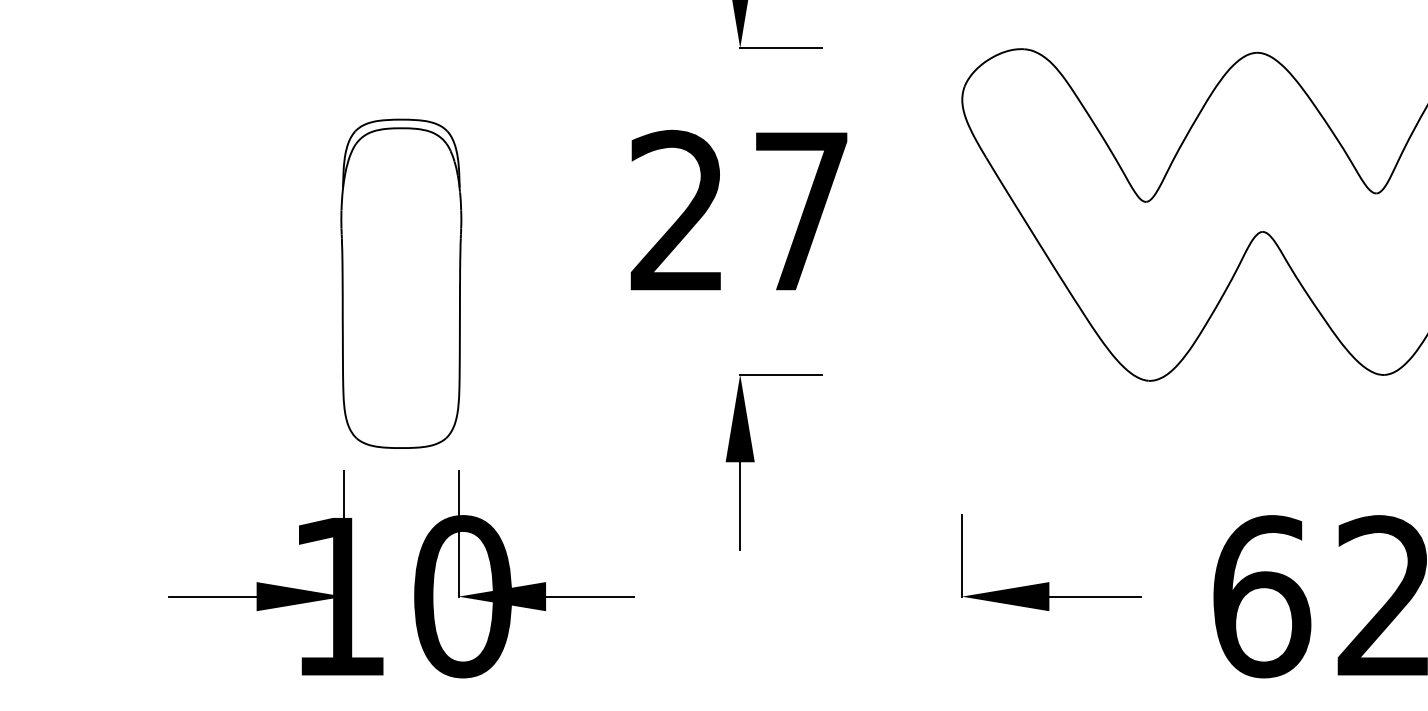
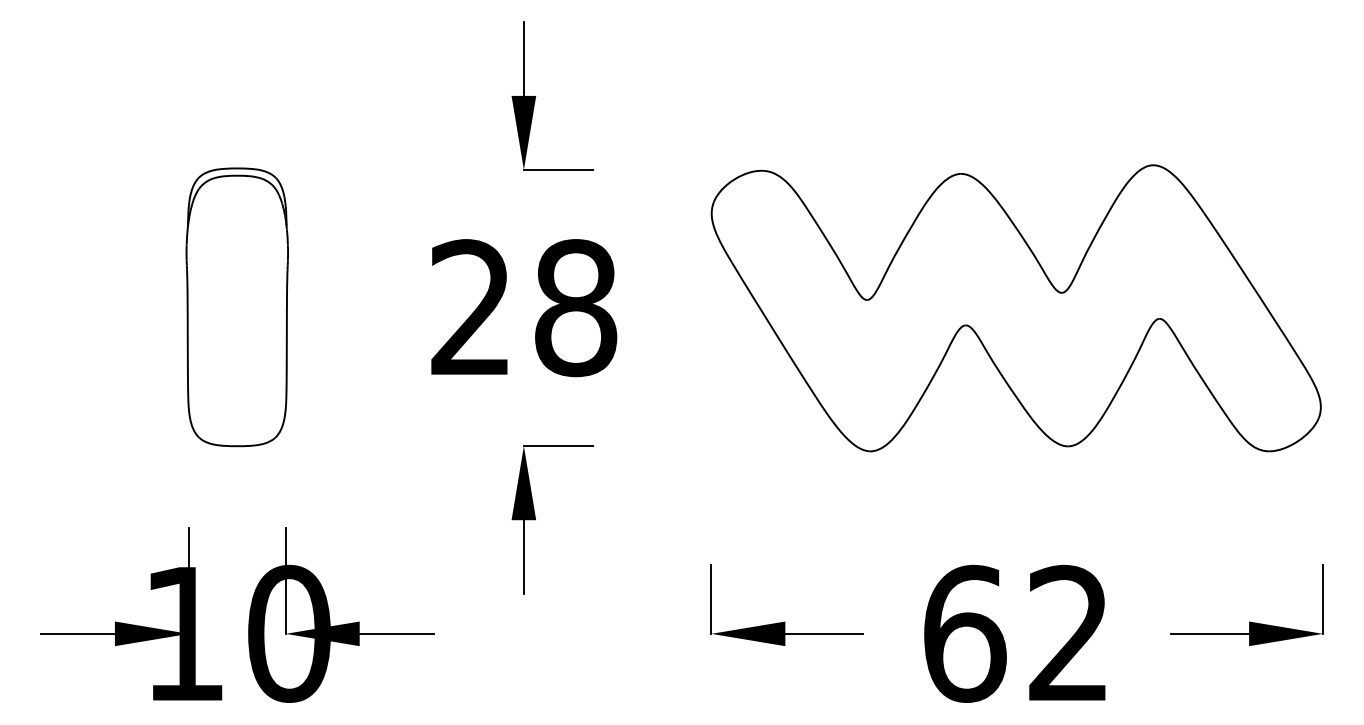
text: (802, 211) -> (576, 308), 27 -> 28
part: (400, 284) -> (236, 307), moved

